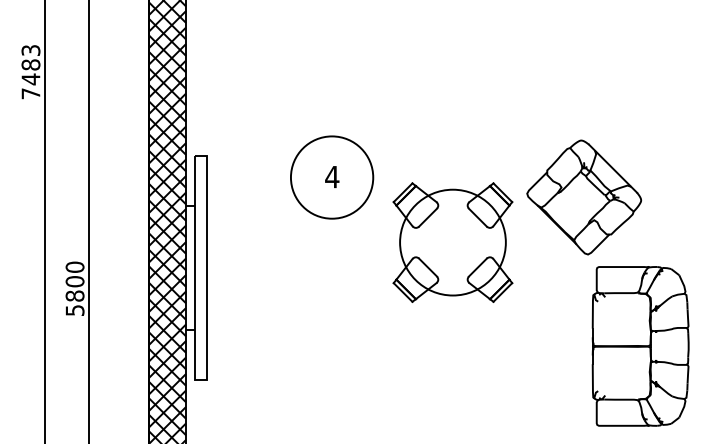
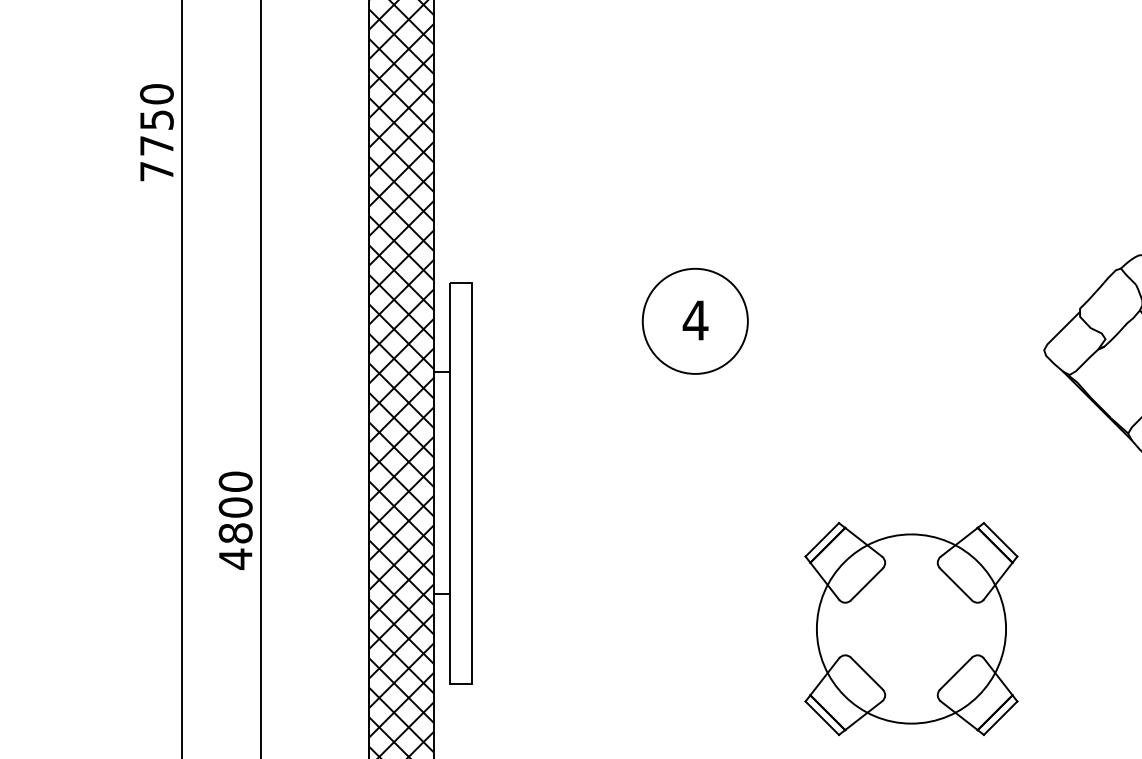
text: (30, 64) -> (156, 119), 7483 -> 7750
circle: (331, 177) -> (694, 321), size x0.71
part: (452, 242) -> (910, 628), moved
text: (74, 310) -> (234, 559), 5800 -> 4800

